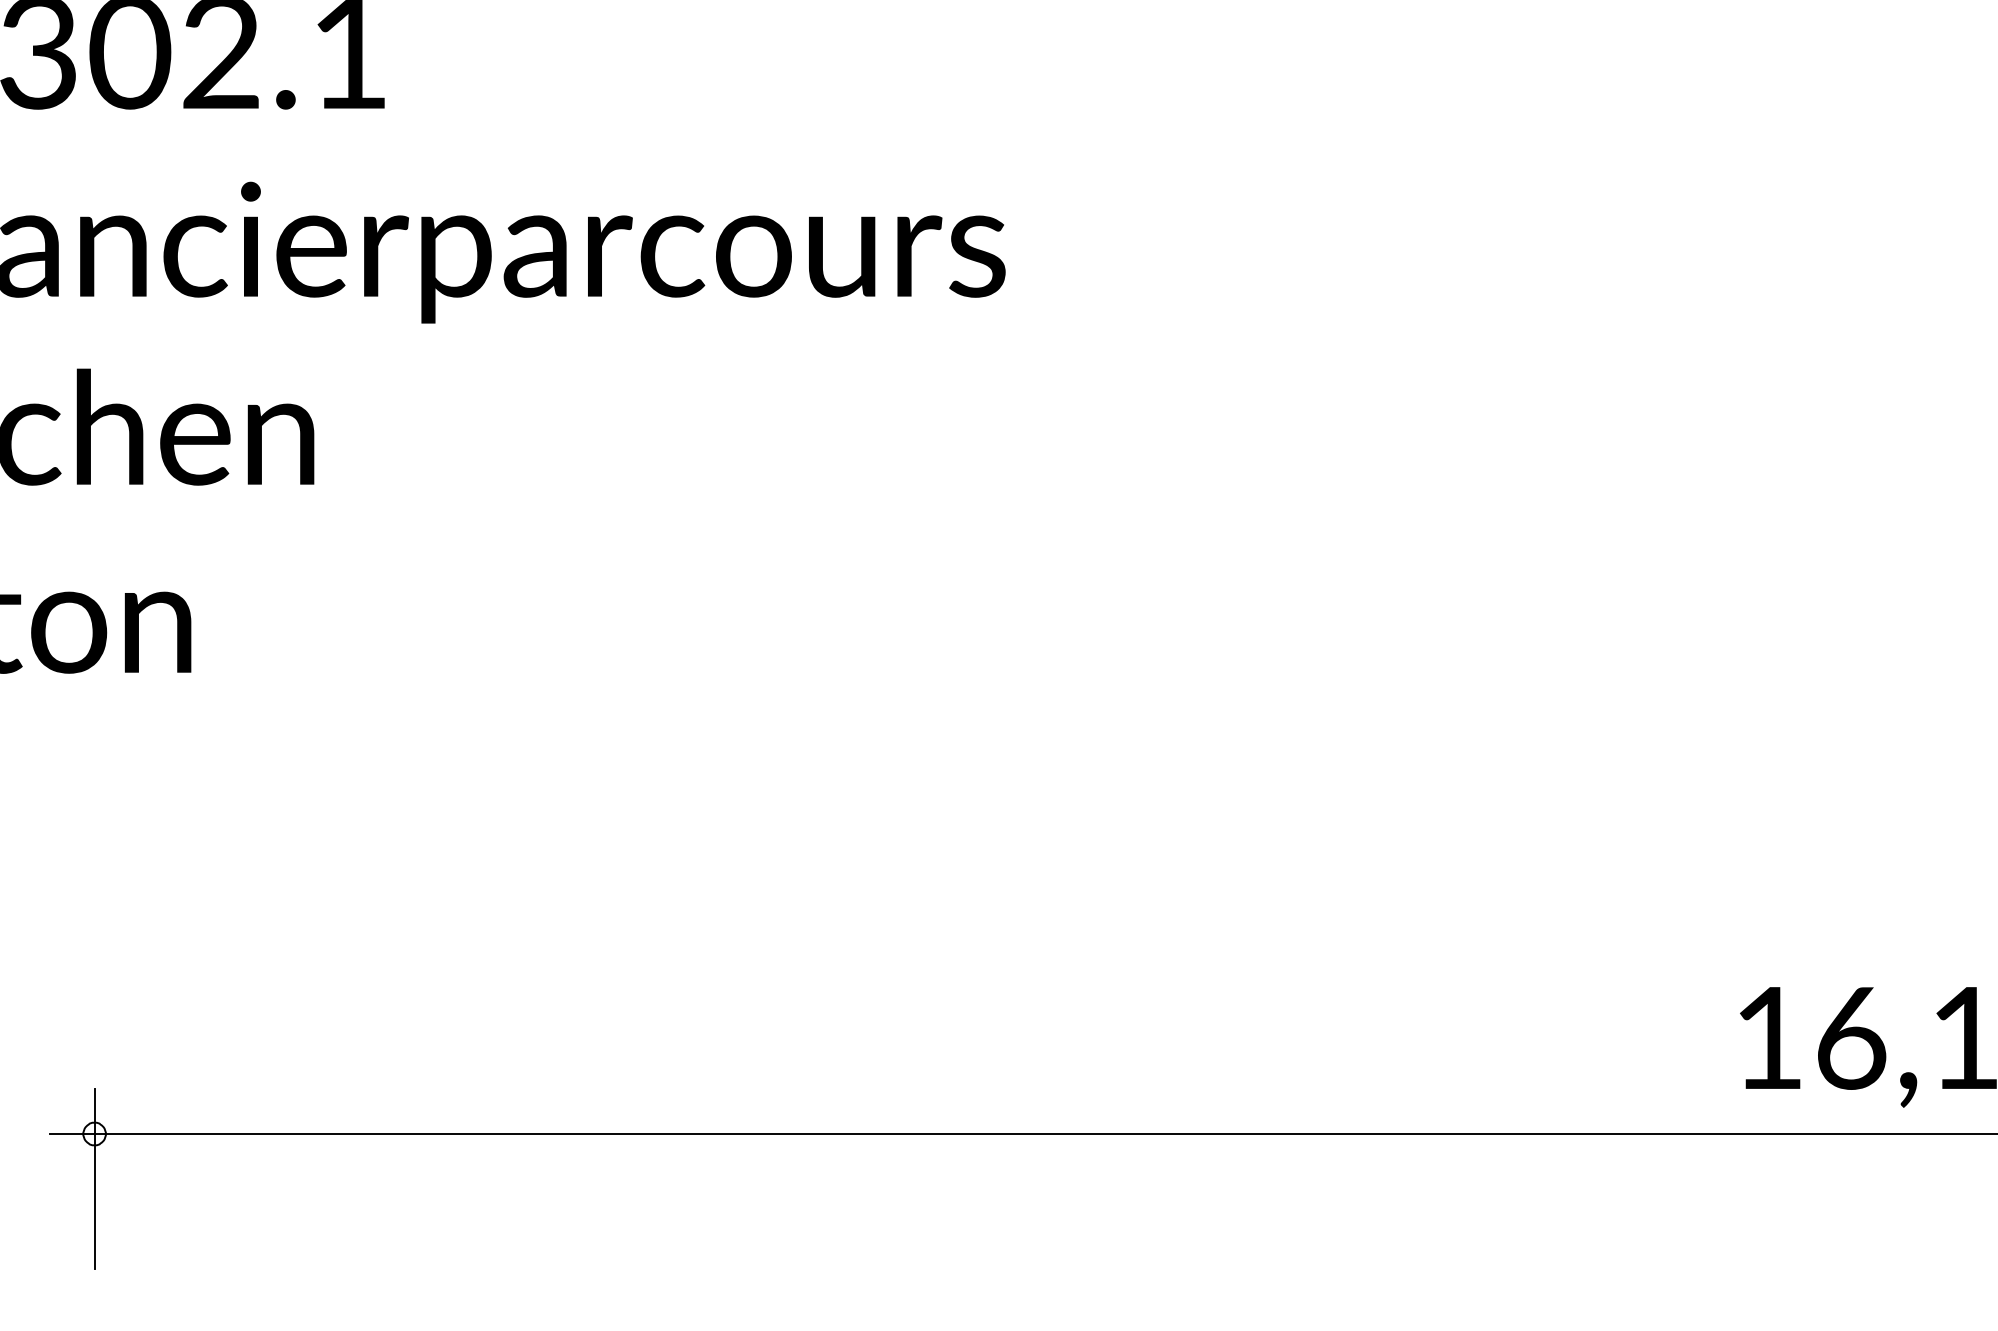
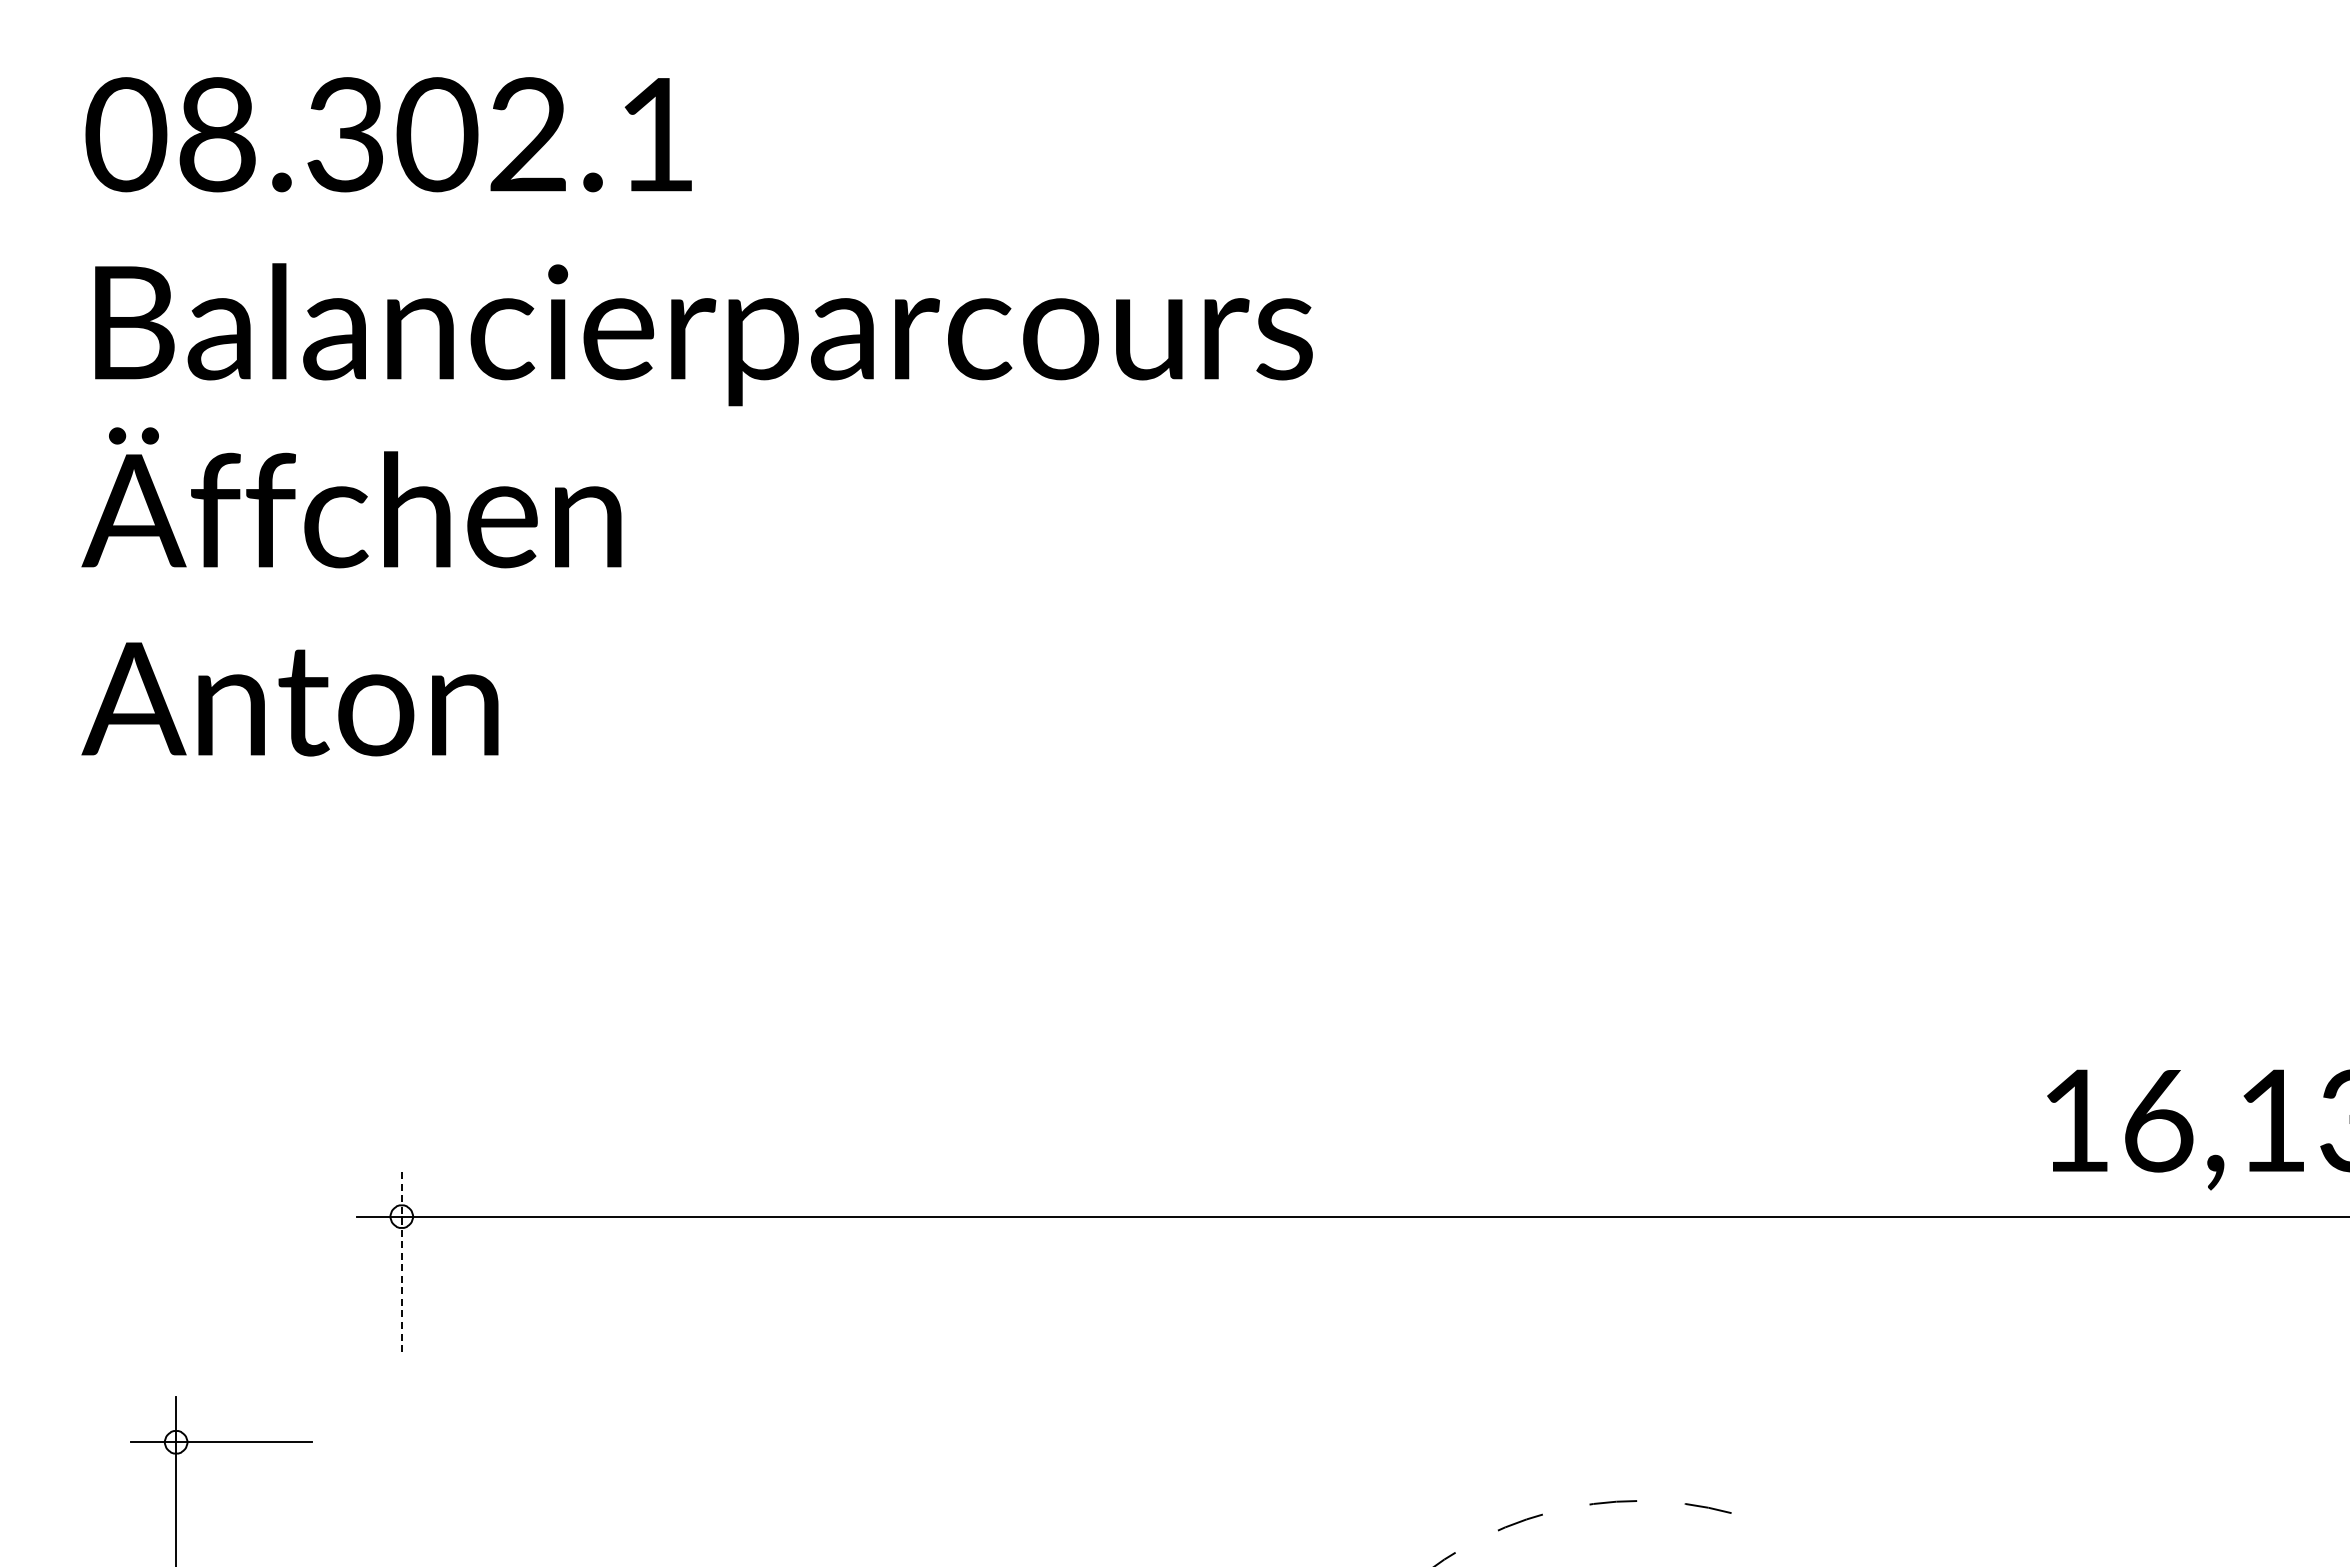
line: (94, 1178) -> (401, 1261), solid -> dashed

